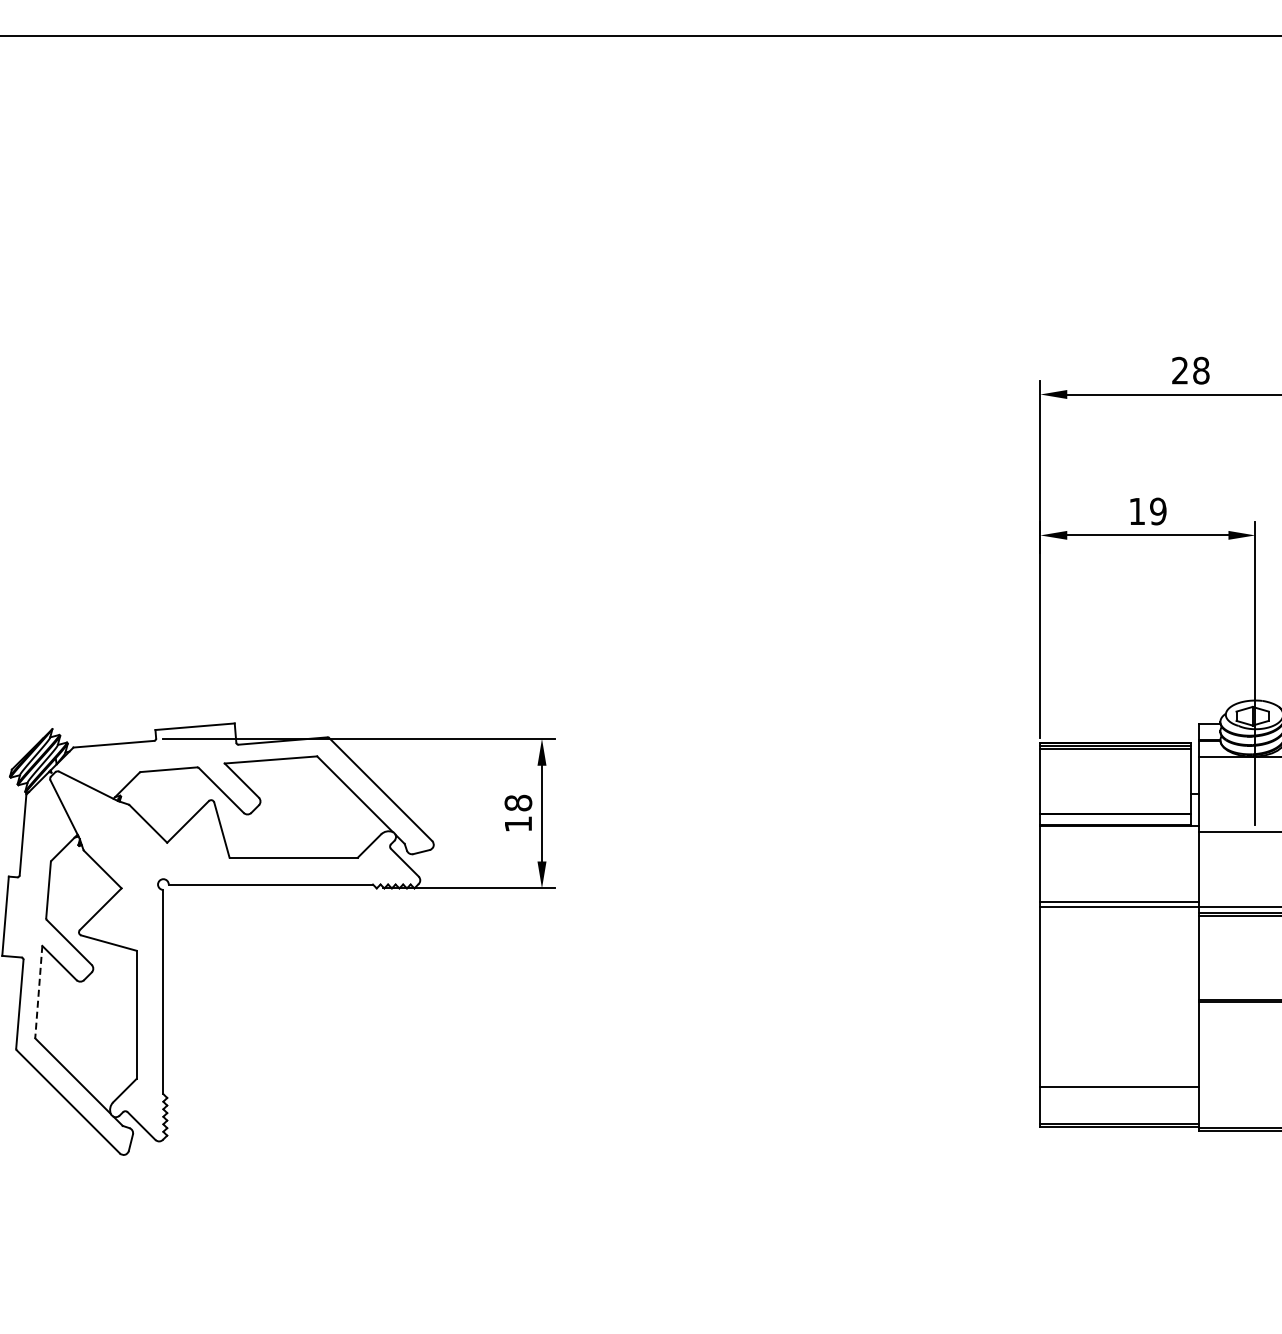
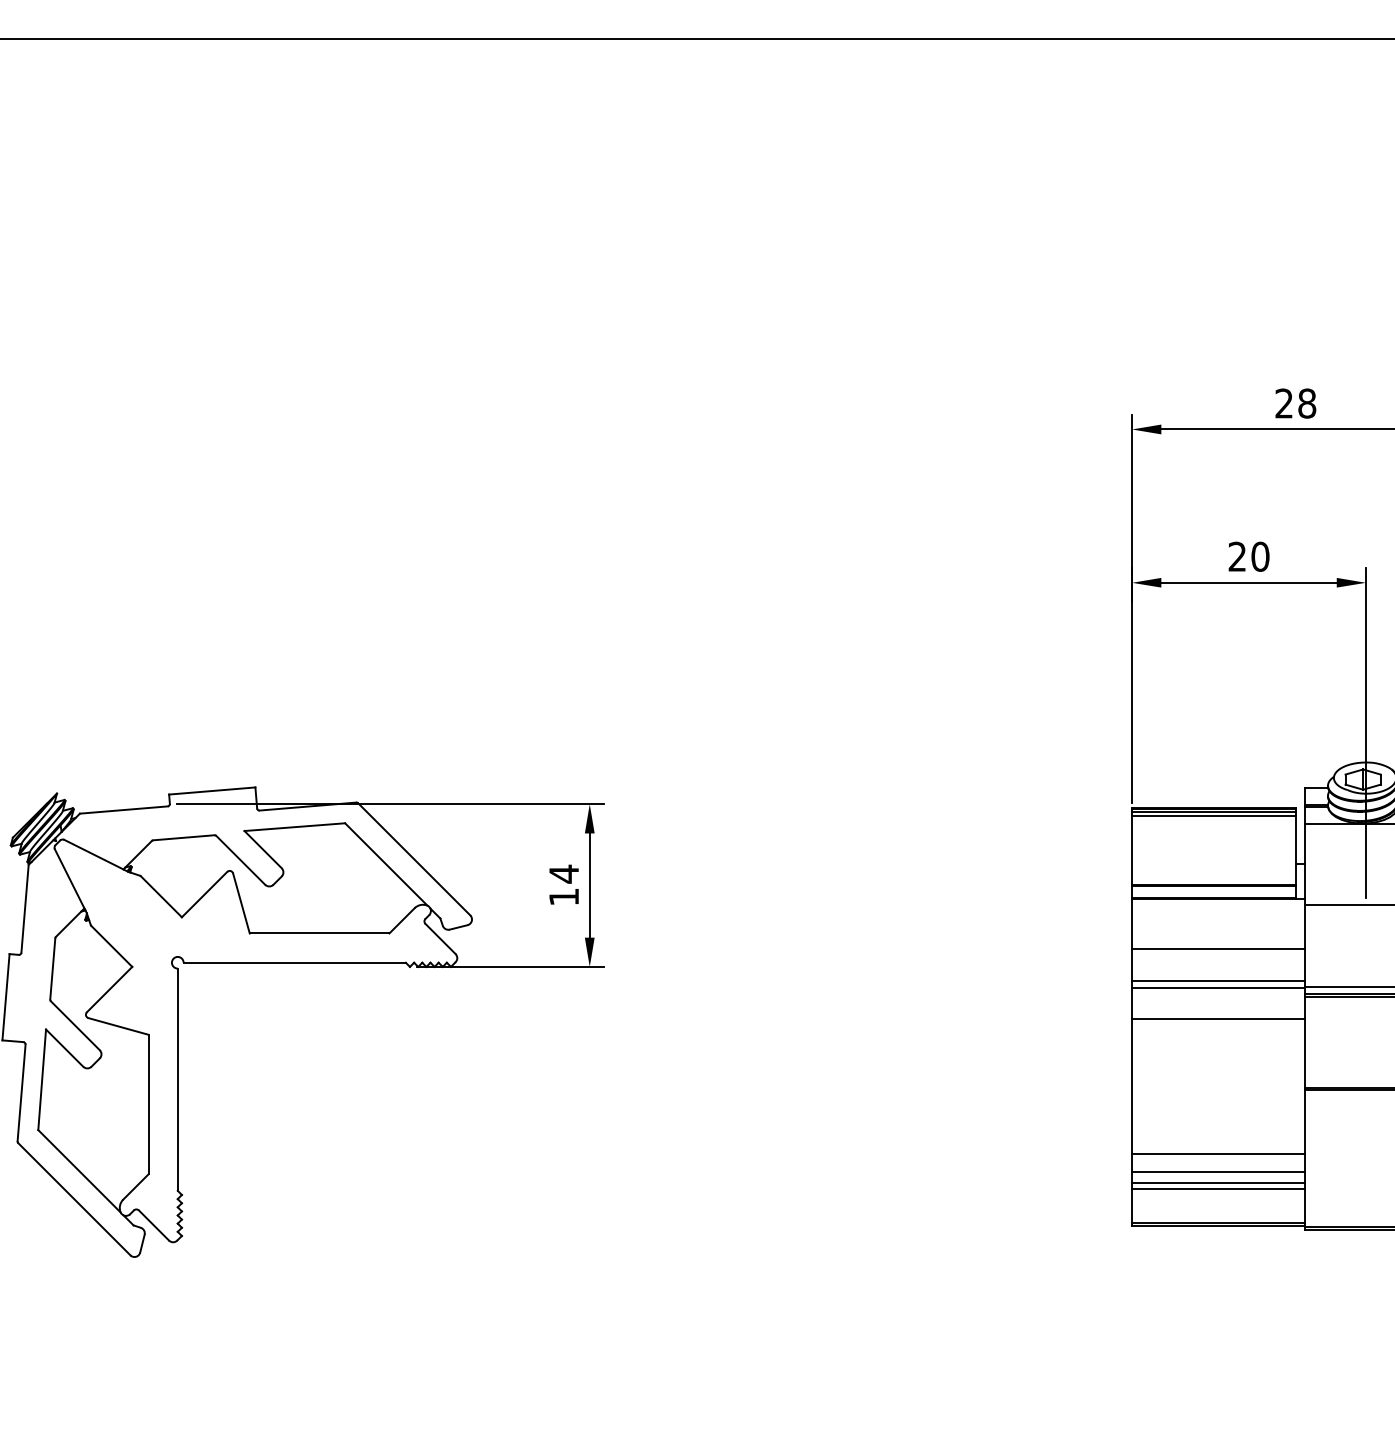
text: (1147, 511) -> (1248, 556), 19 -> 20
text: (518, 802) -> (564, 873), 18 -> 14
line: (1119, 872) -> (1218, 949), added
line: (1119, 936) -> (1218, 1019), added
line: (38, 992) -> (41, 1080), dashed -> solid
line: (1119, 1060) -> (1218, 1154), added
line: (1119, 1076) -> (1218, 1171), added
line: (1119, 1092) -> (1218, 1189), added

